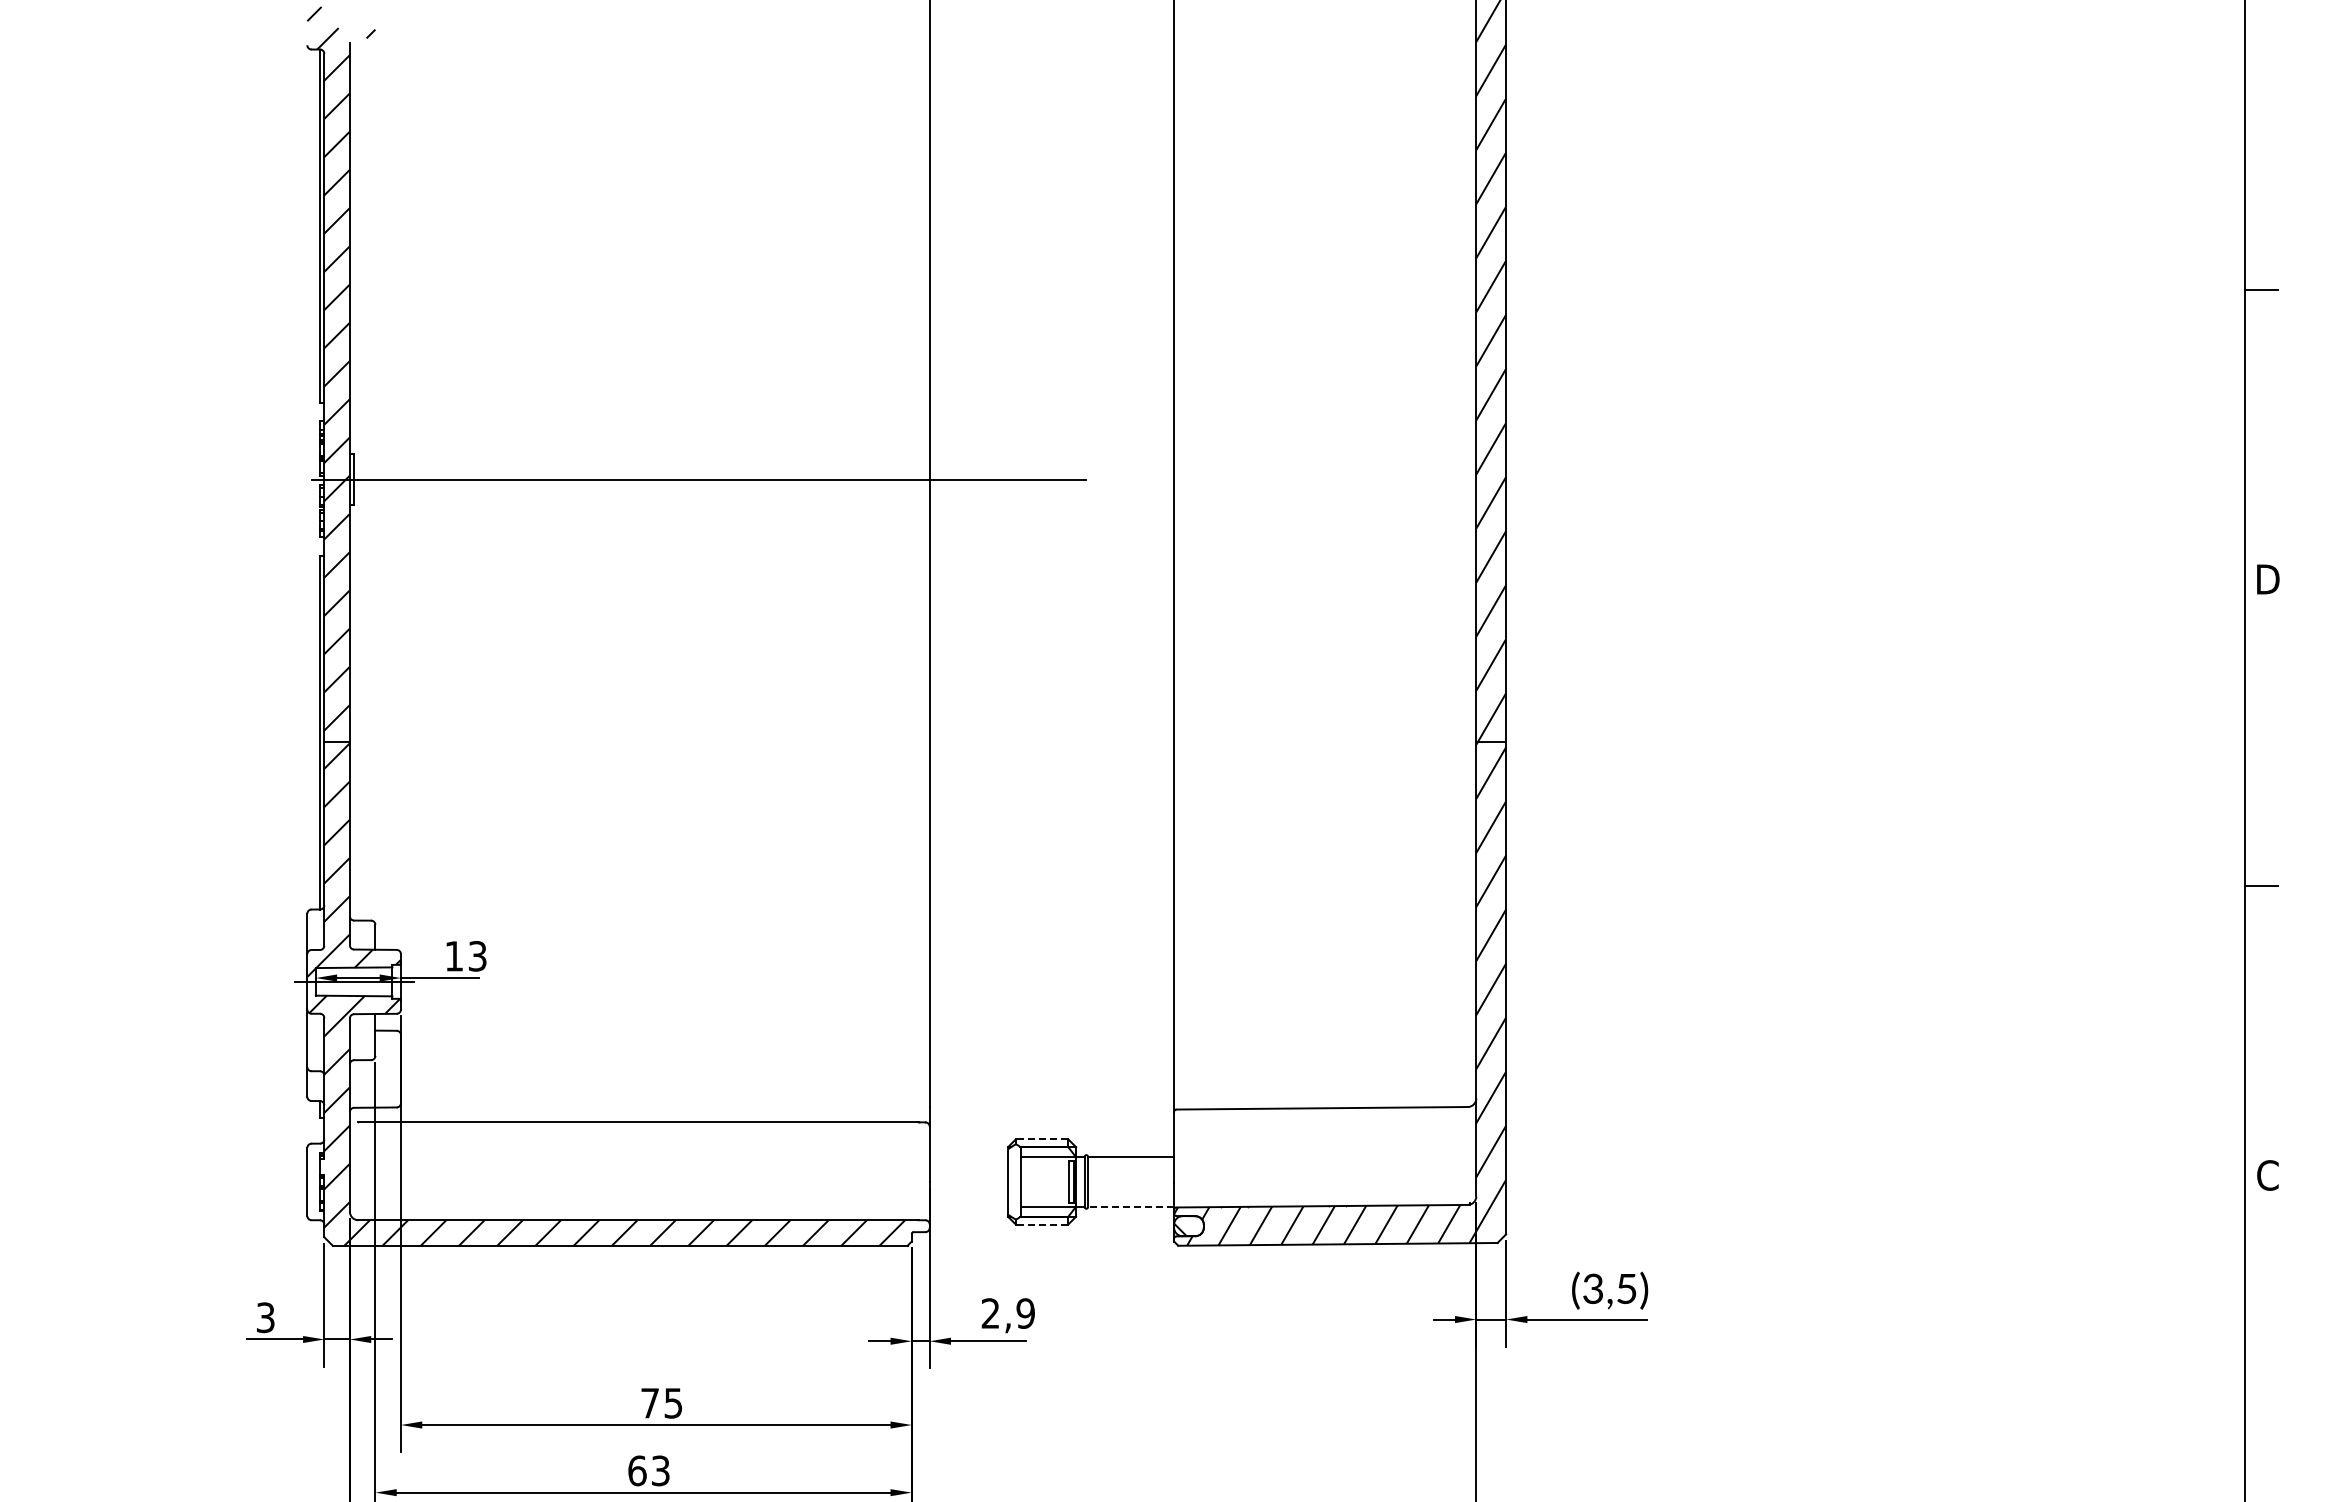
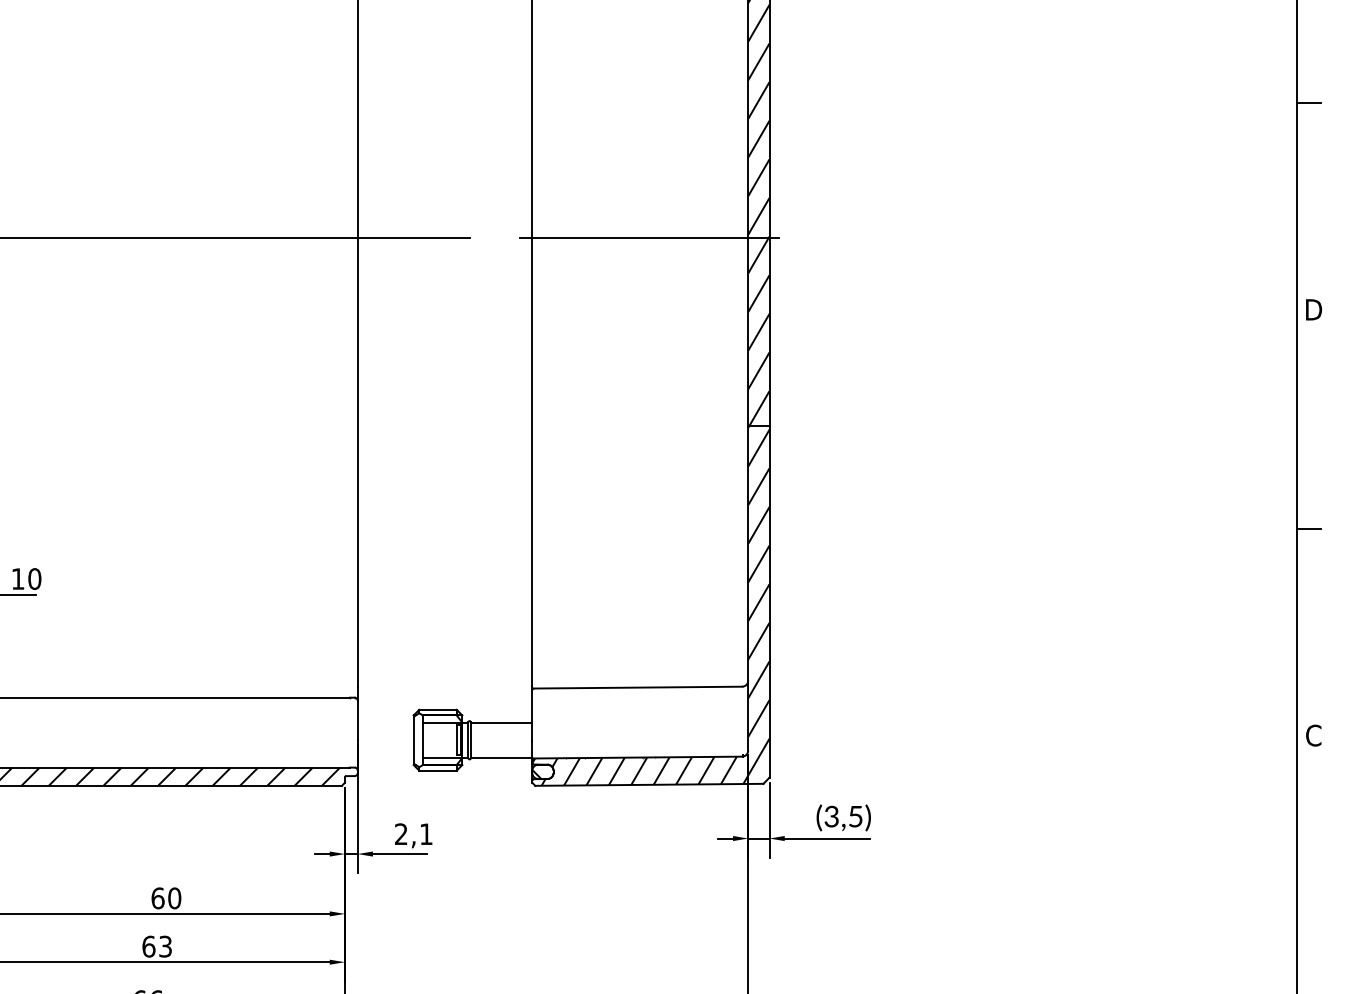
line: (1337, 479) -> (649, 238), added
text: (477, 956) -> (34, 579), 13 -> 10
line: (1041, 1139) -> (437, 709), dashed -> solid
line: (1131, 1206) -> (501, 757), dashed -> solid
line: (1041, 1224) -> (437, 770), dashed -> solid
text: (1025, 1313) -> (426, 834), 2,9 -> 2,1
text: (661, 1403) -> (166, 898), 75 -> 60

